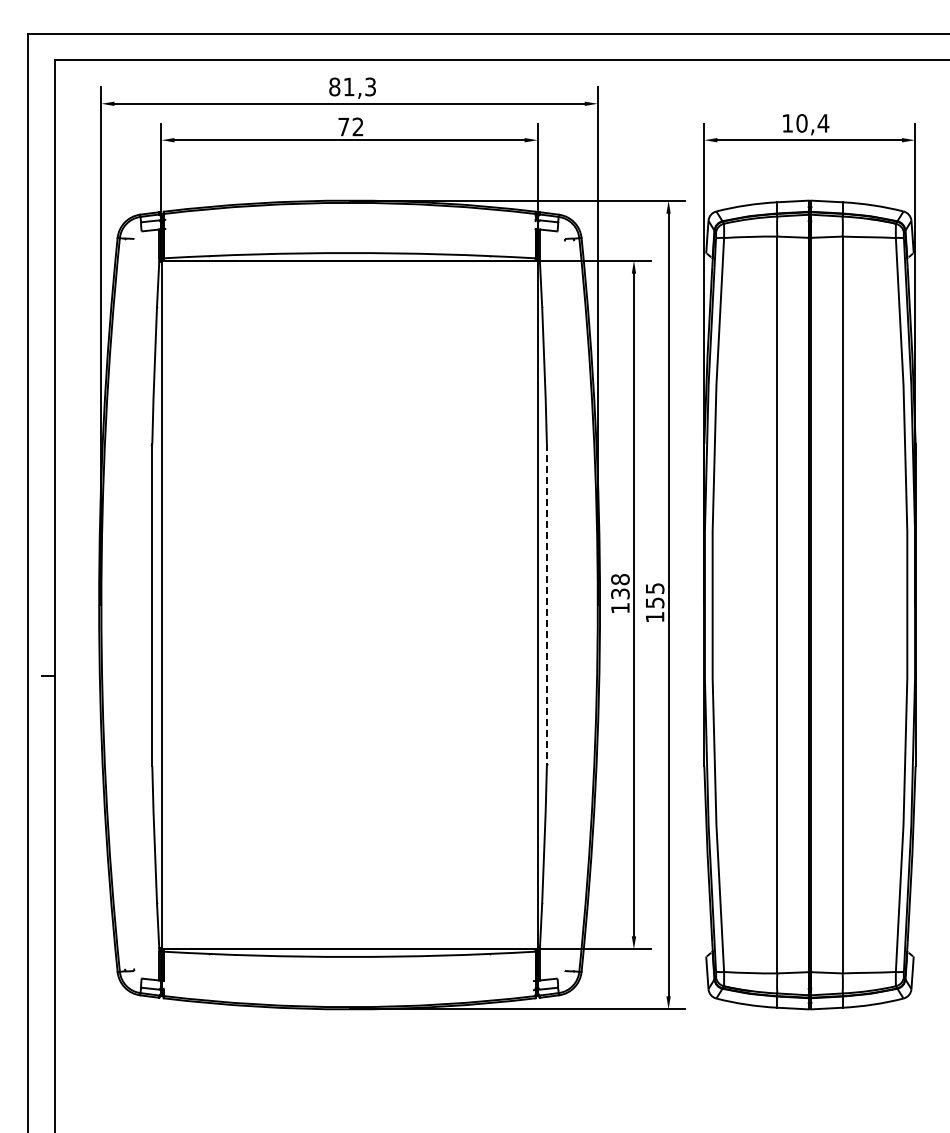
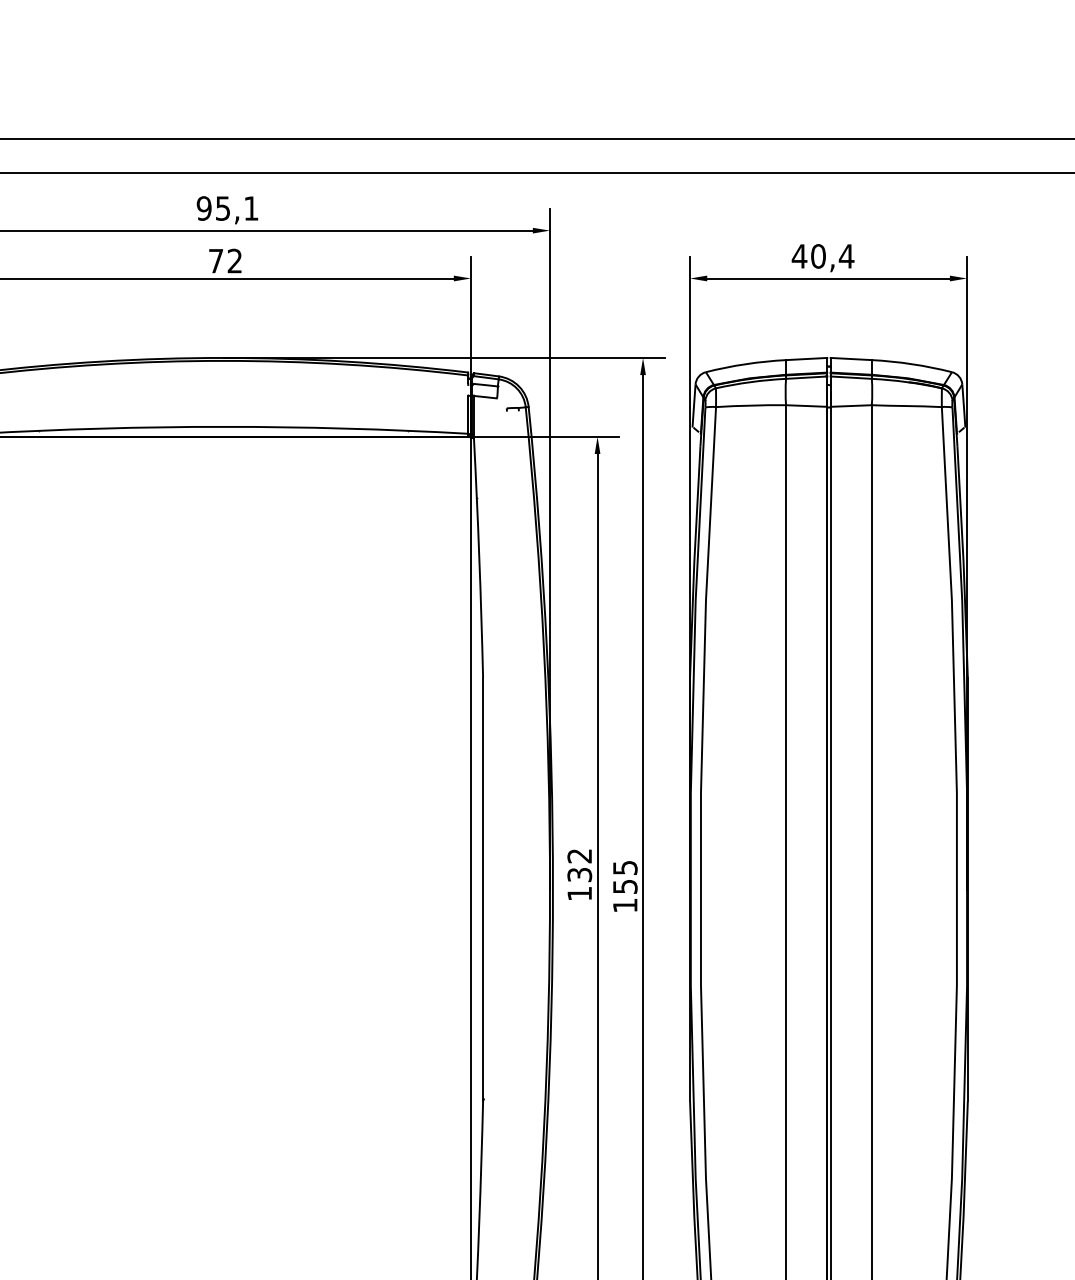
text: (352, 86) -> (227, 207), 81,3 -> 95,1
text: (787, 123) -> (799, 256), 10,4 -> 40,4
text: (620, 579) -> (579, 855), 138 -> 132
line: (546, 605) -> (482, 890), dashed -> solid

